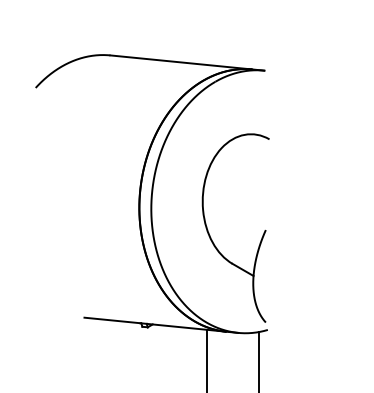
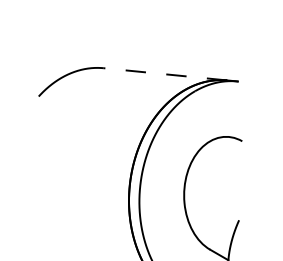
line: (180, 62) -> (164, 74), solid -> dashed

